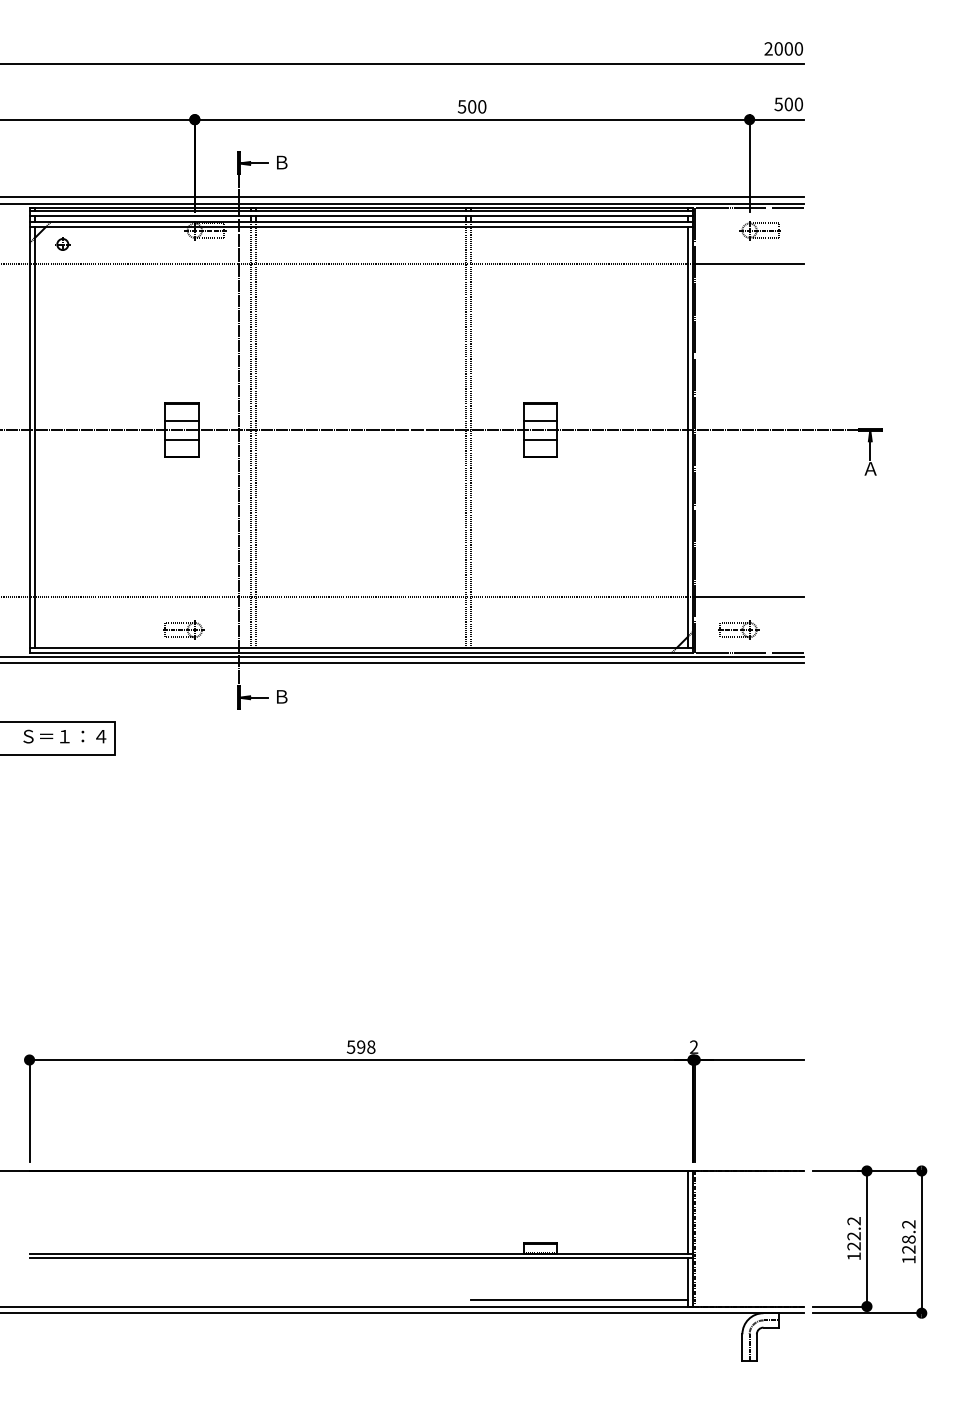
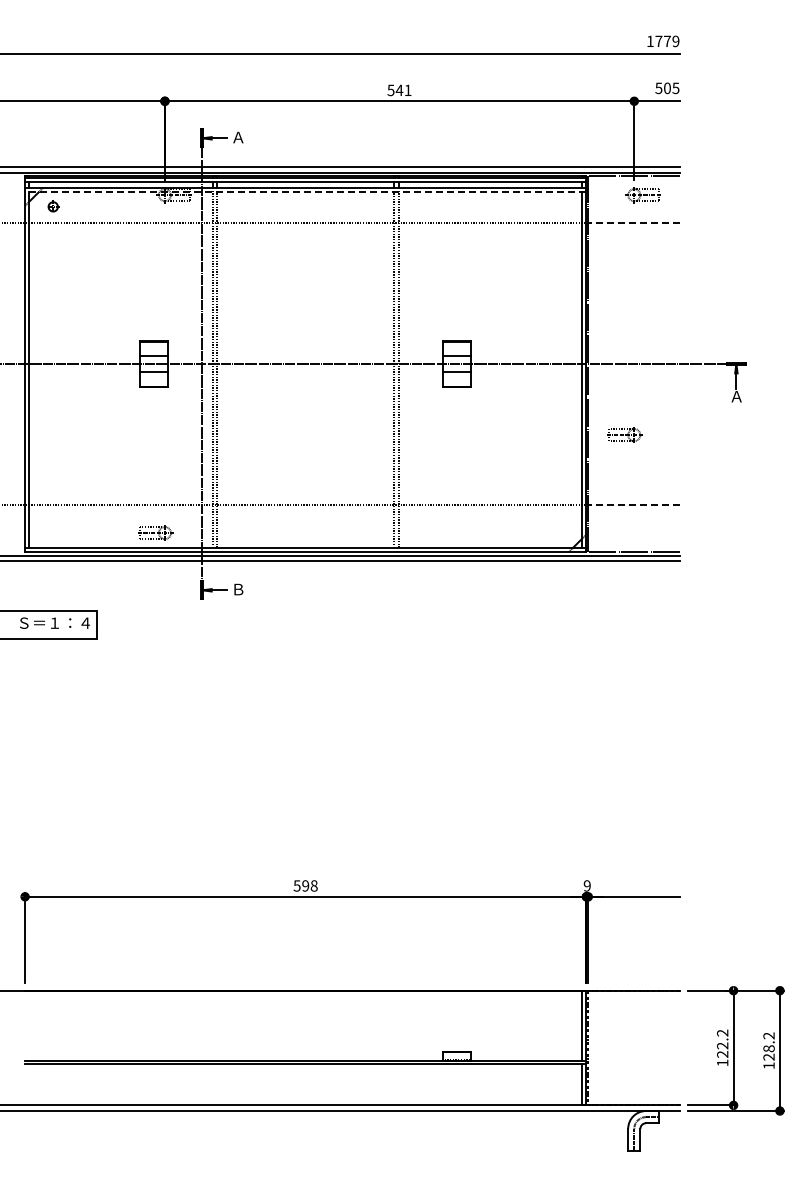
text: (782, 49) -> (662, 41), 2000 -> 1779
text: (798, 103) -> (675, 87), 500 -> 505
text: (476, 106) -> (403, 90), 500 -> 541
text: (281, 162) -> (238, 137), Ｂ -> Ａ
line: (360, 227) -> (305, 192), solid -> dashed
line: (748, 264) -> (633, 223), solid -> dashed
line: (748, 596) -> (633, 504), solid -> dashed
part: (738, 629) -> (624, 434), moved
text: (693, 1047) -> (586, 886), 2 -> 9
line: (579, 1299) -> (490, 1099), removed

